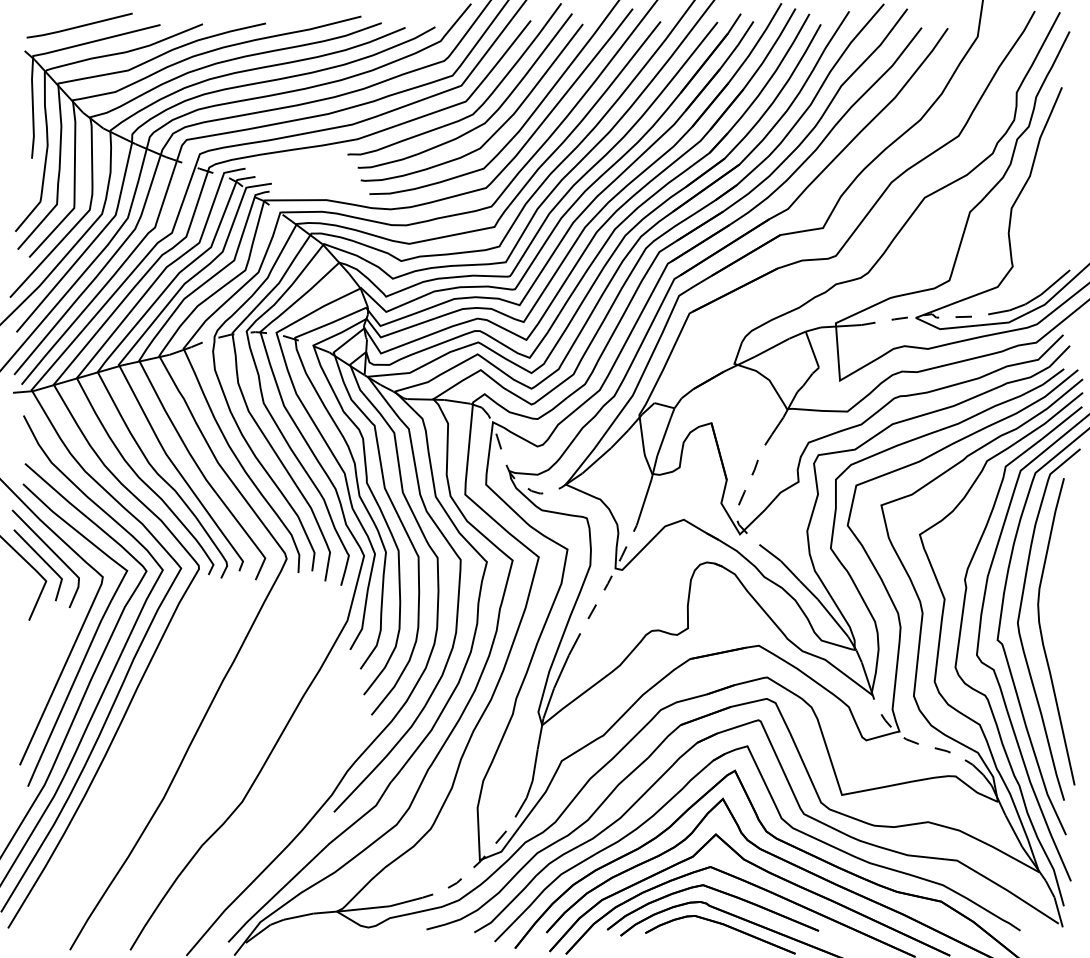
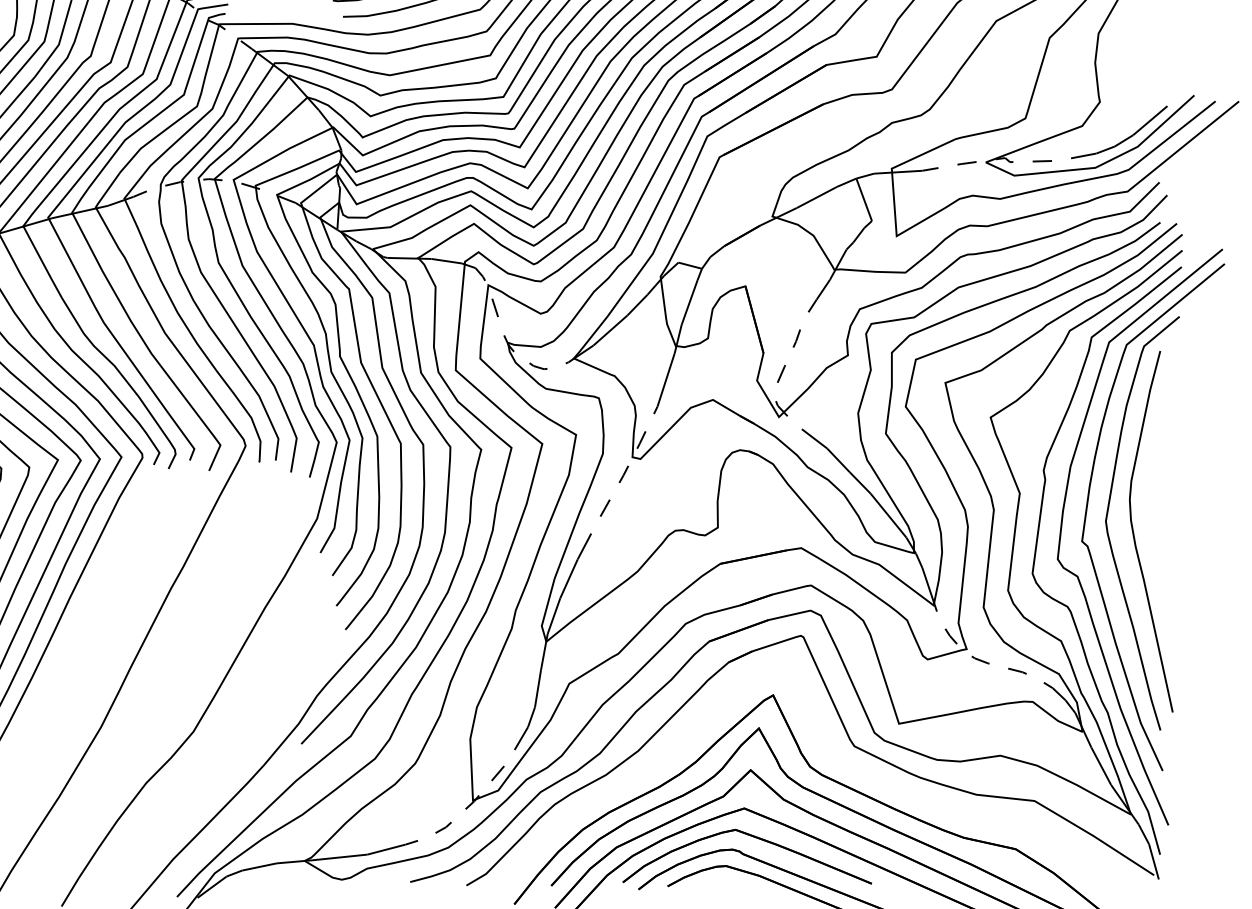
part: (781, 819) -> (827, 752), removed

